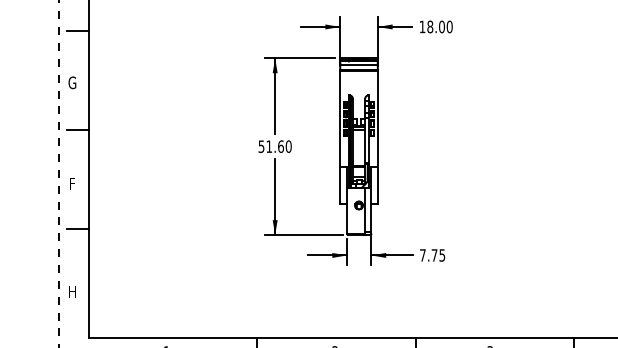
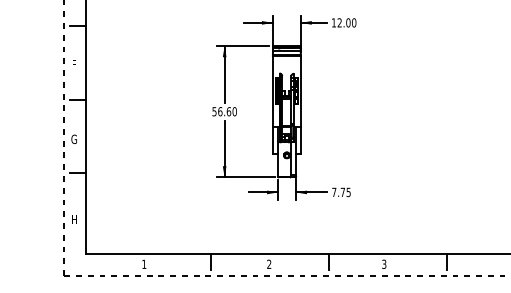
text: (429, 26) -> (339, 22), 18.00 -> 12.00
text: (71, 83) -> (73, 64), G -> F
text: (269, 146) -> (220, 111), 51.60 -> 56.60
text: (71, 184) -> (73, 139), F -> G

